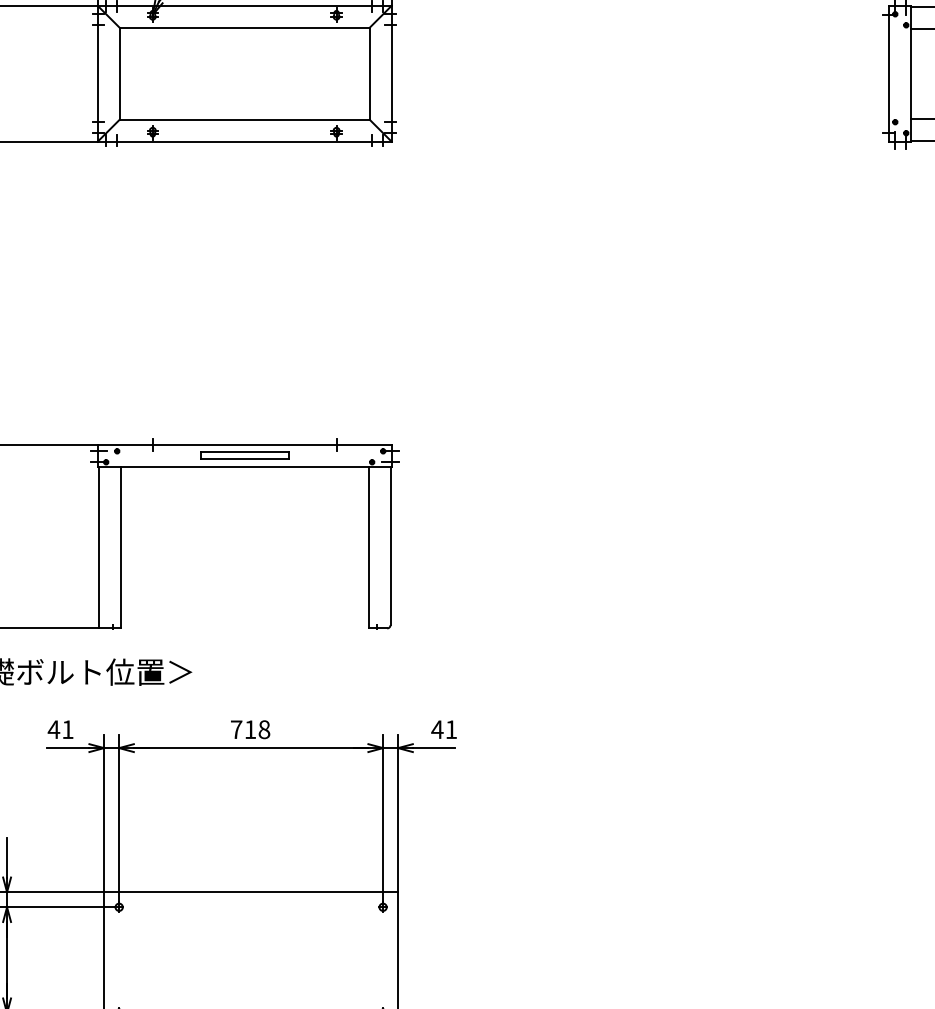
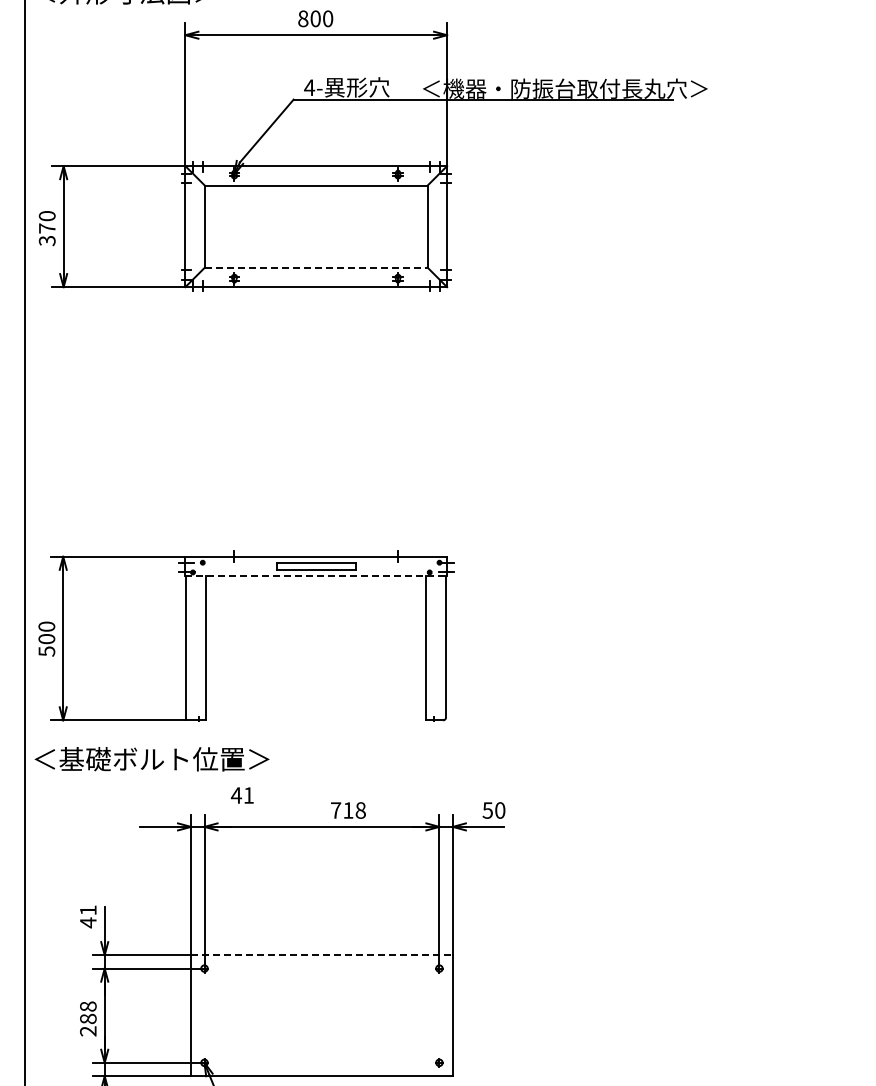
line: (244, 119) -> (316, 267), solid -> dashed
line: (244, 466) -> (316, 576), solid -> dashed
text: (59, 729) -> (241, 795), moved
text: (250, 729) -> (348, 810), moved
text: (443, 729) -> (493, 810), 41 -> 50
line: (250, 892) -> (321, 955), solid -> dashed

